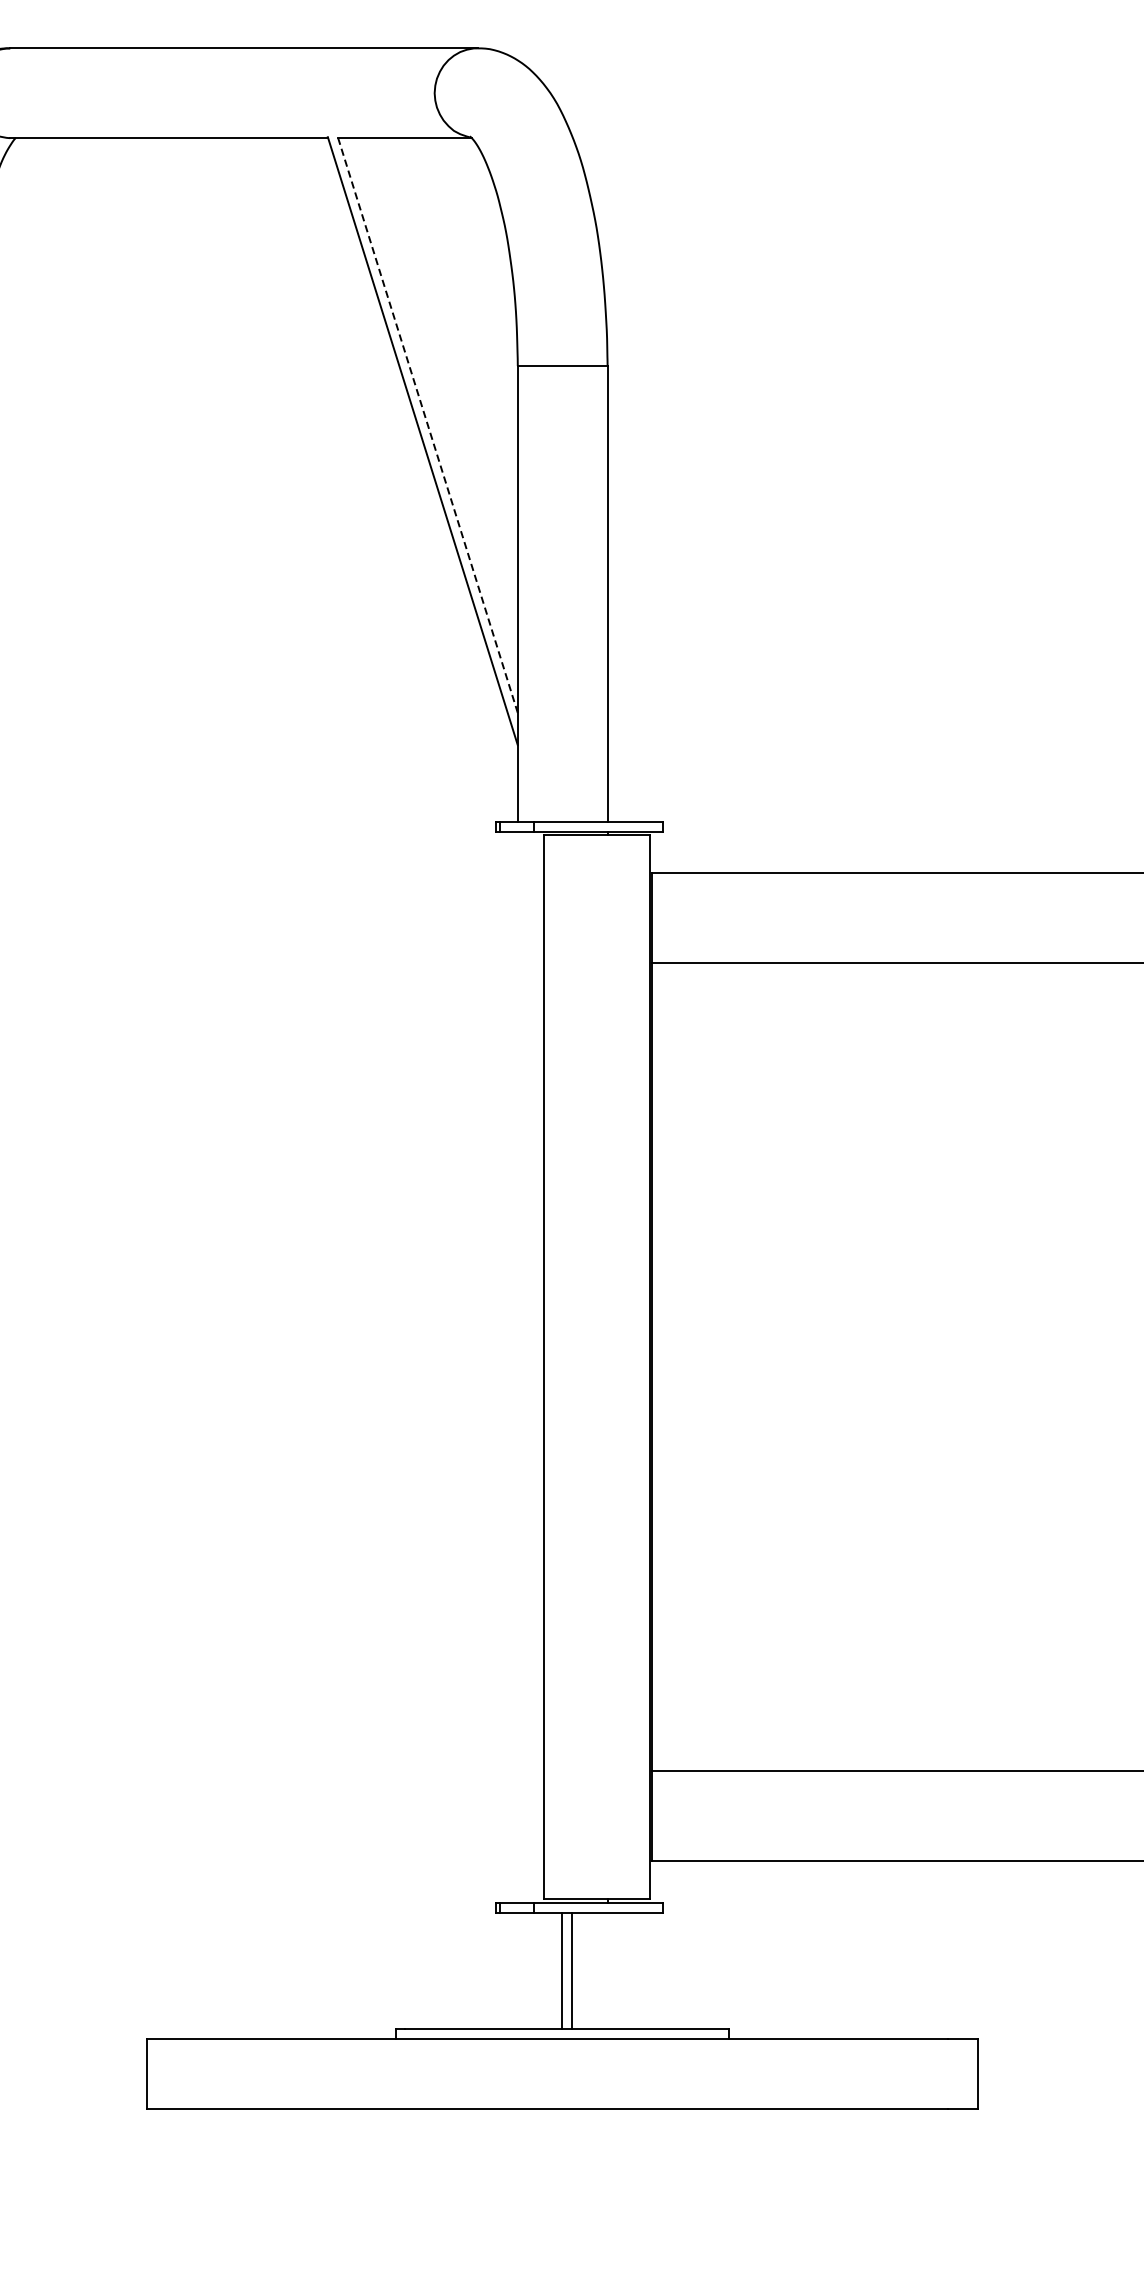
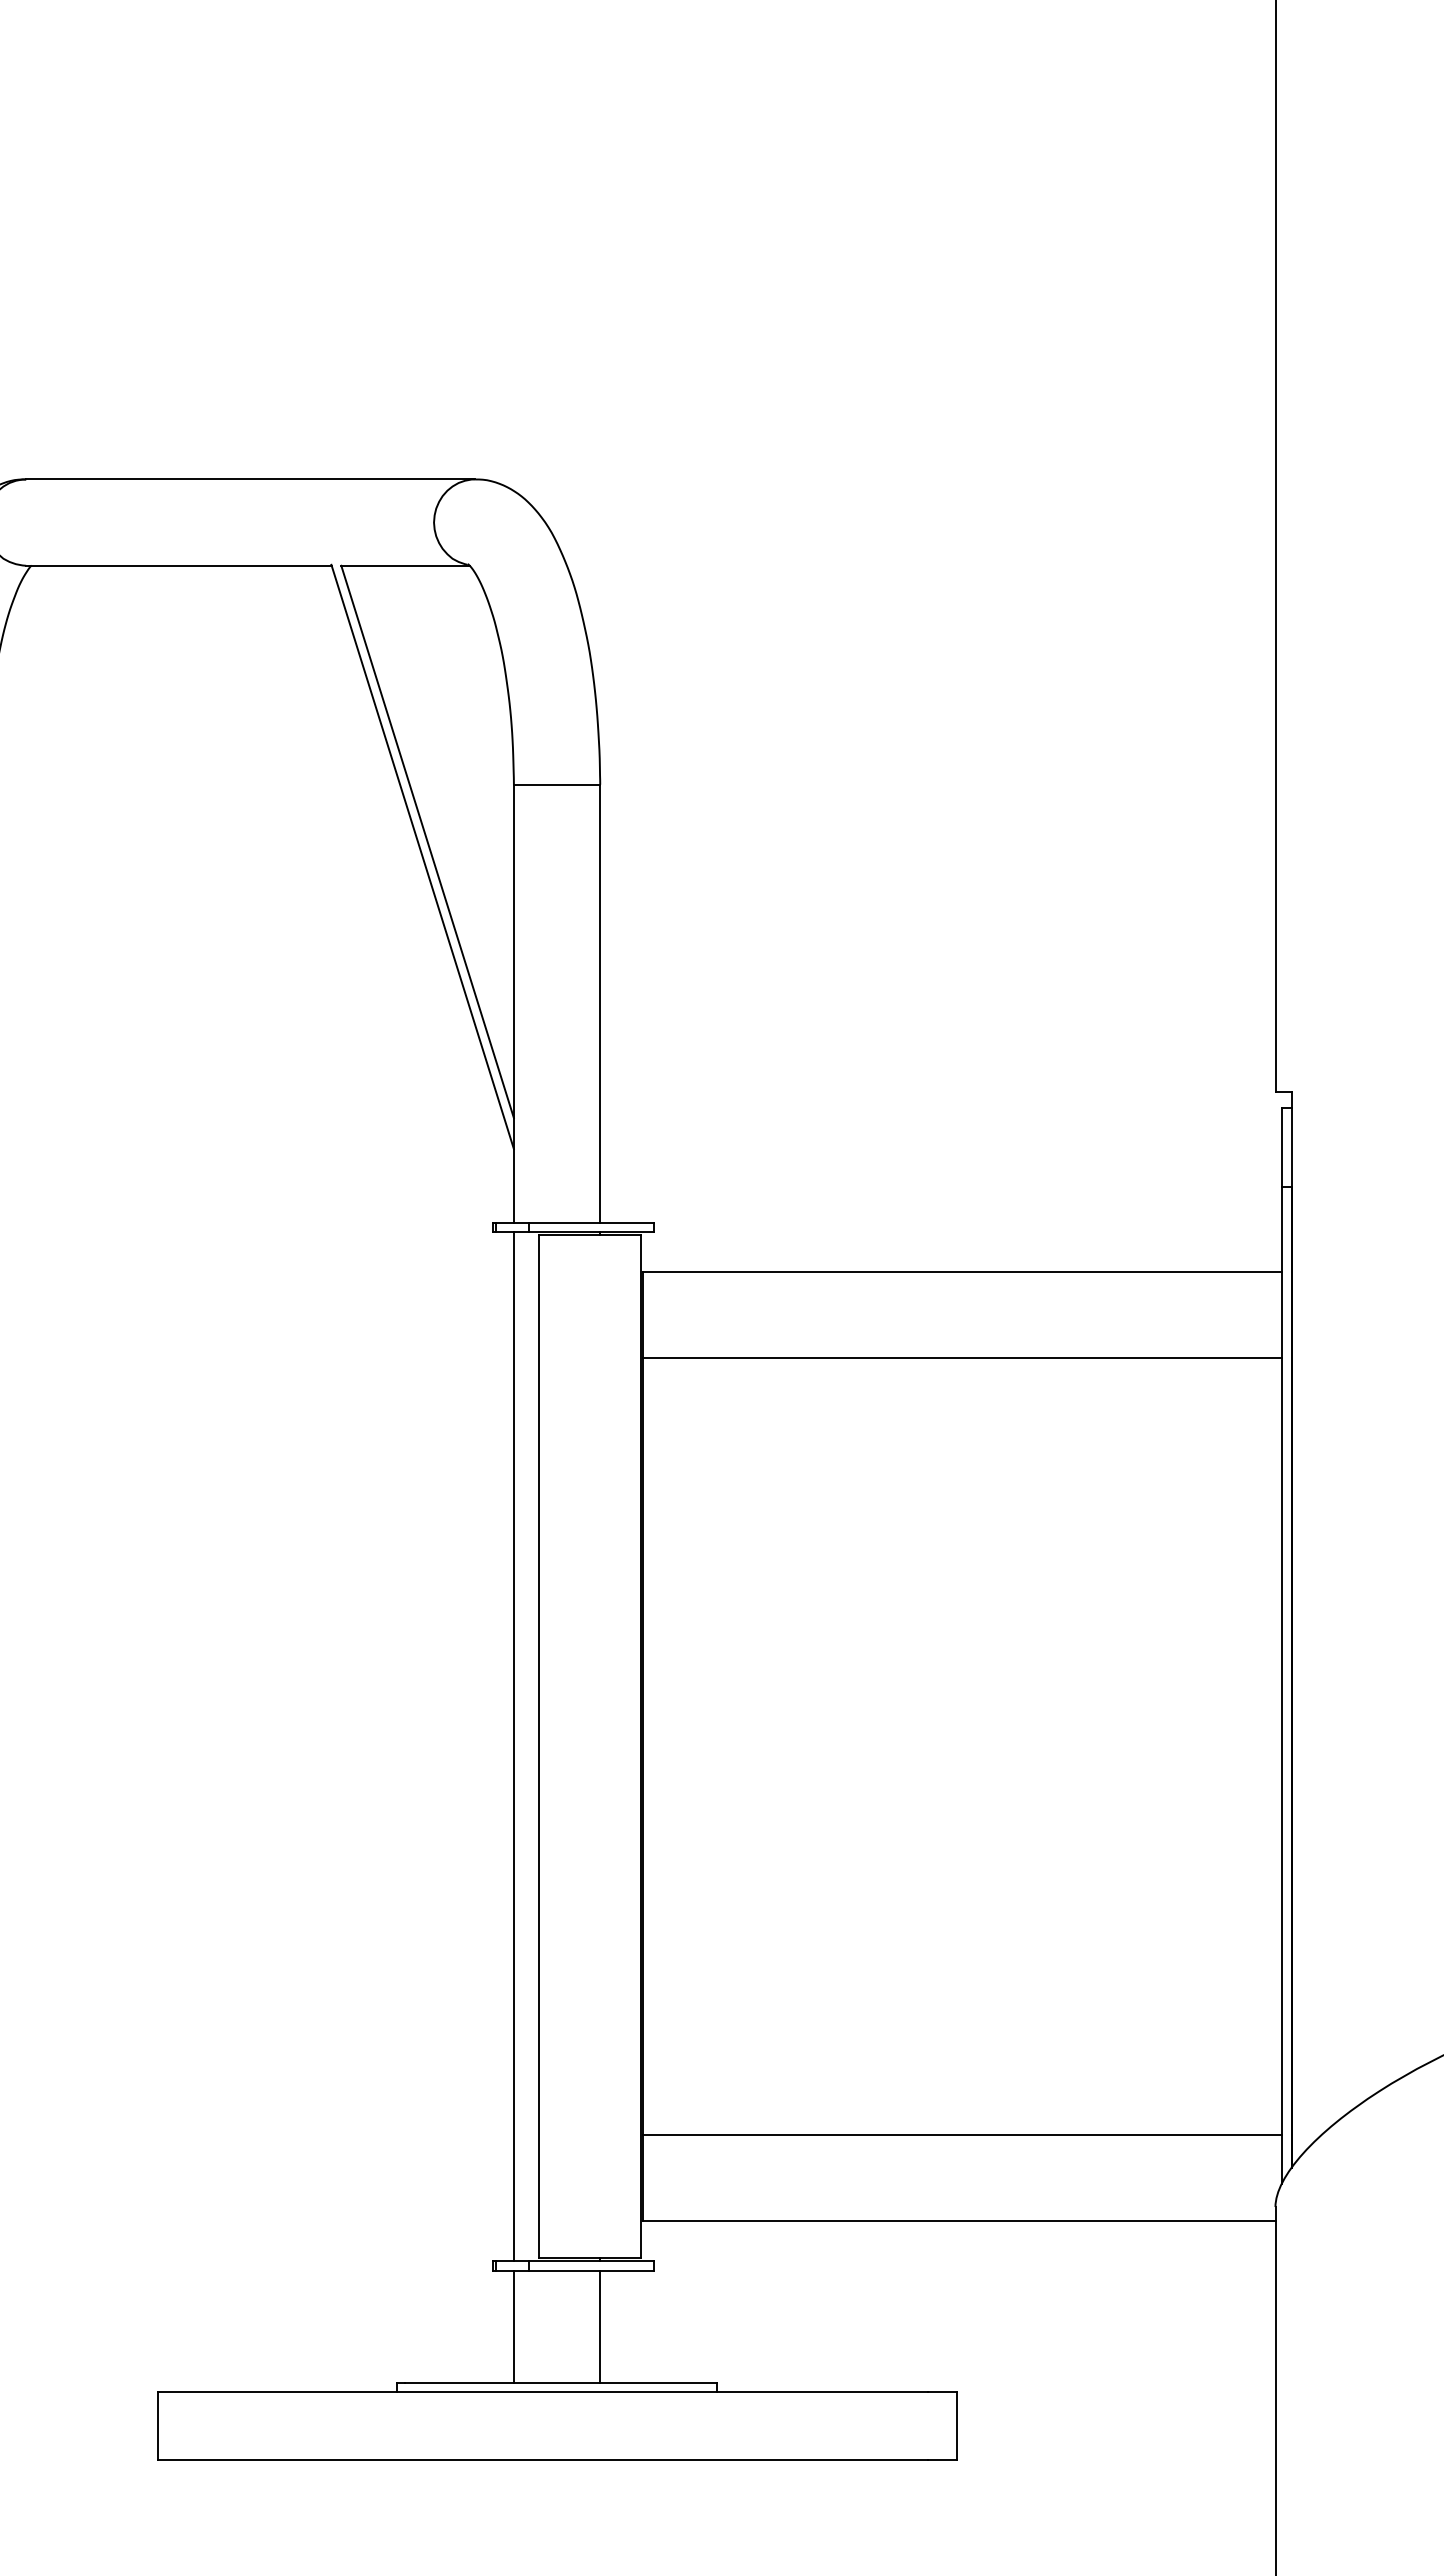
line: (427, 425) -> (427, 841), dashed -> solid
line: (517, 1366) -> (513, 1746), added
line: (562, 1970) -> (600, 2326), moved
line: (571, 1970) -> (513, 2326), moved

